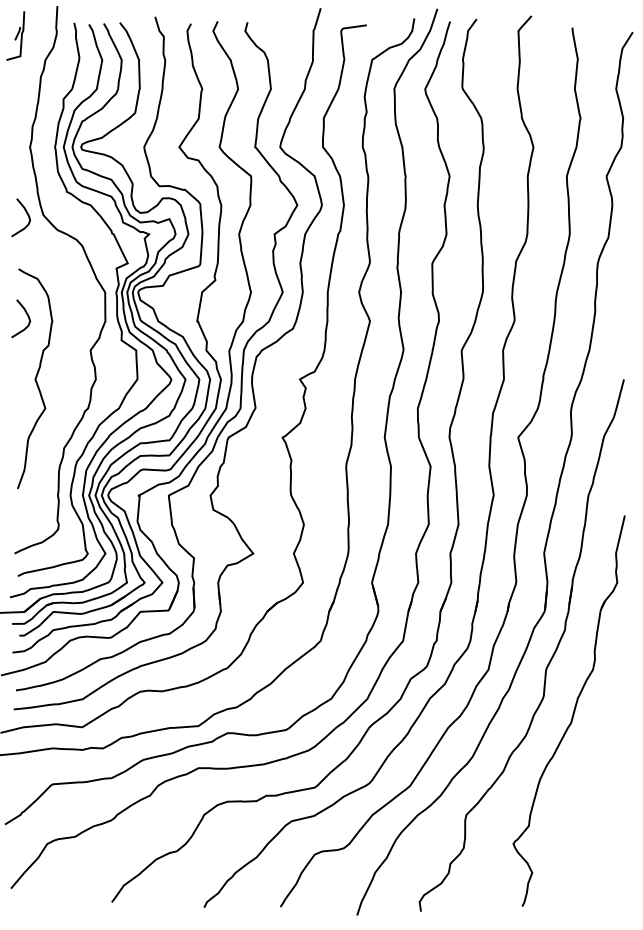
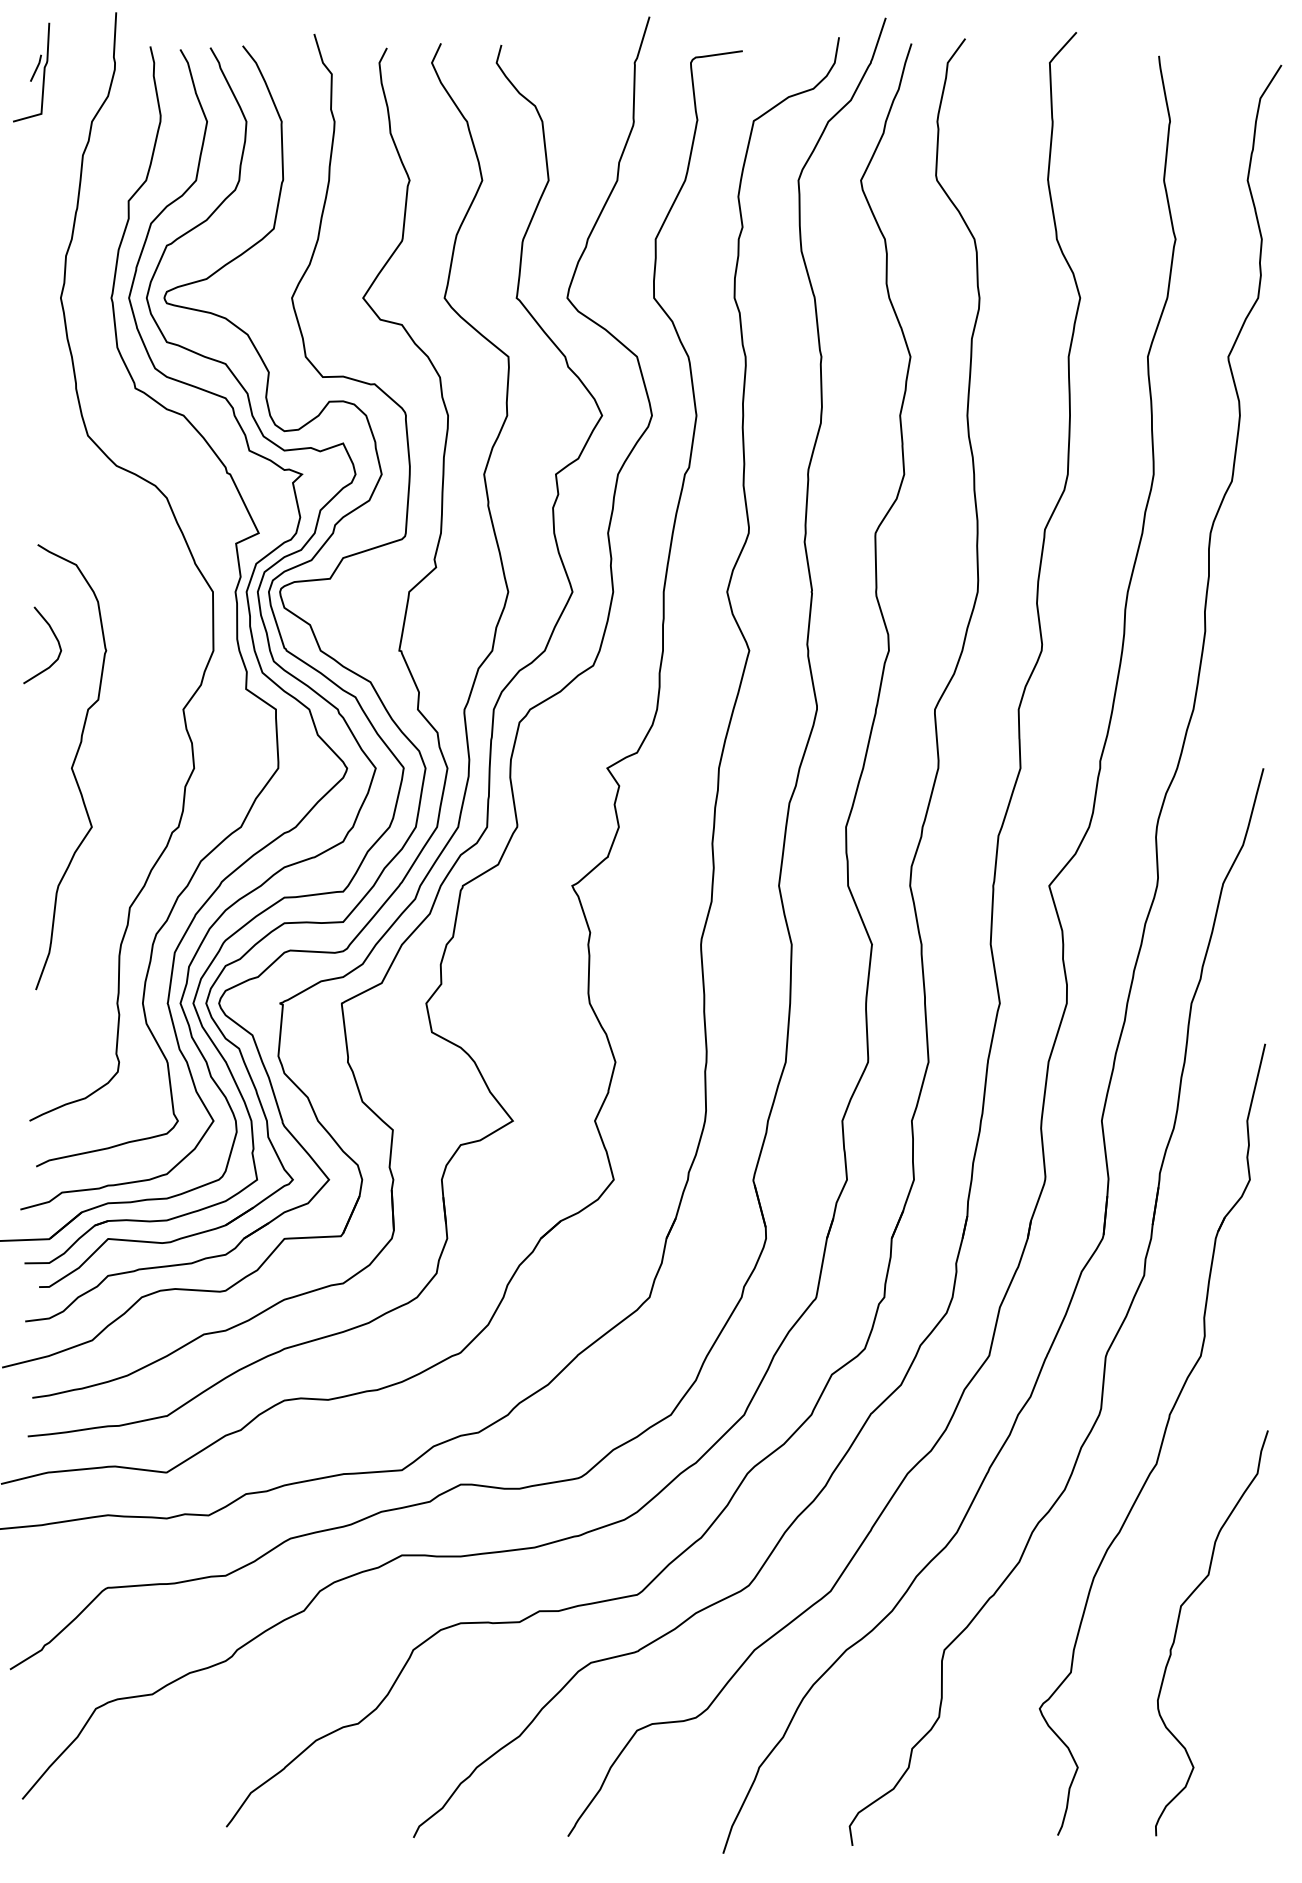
curve: (27, 215) -> (55, 436), removed
curve: (582, 803) -> (1179, 1626), added

